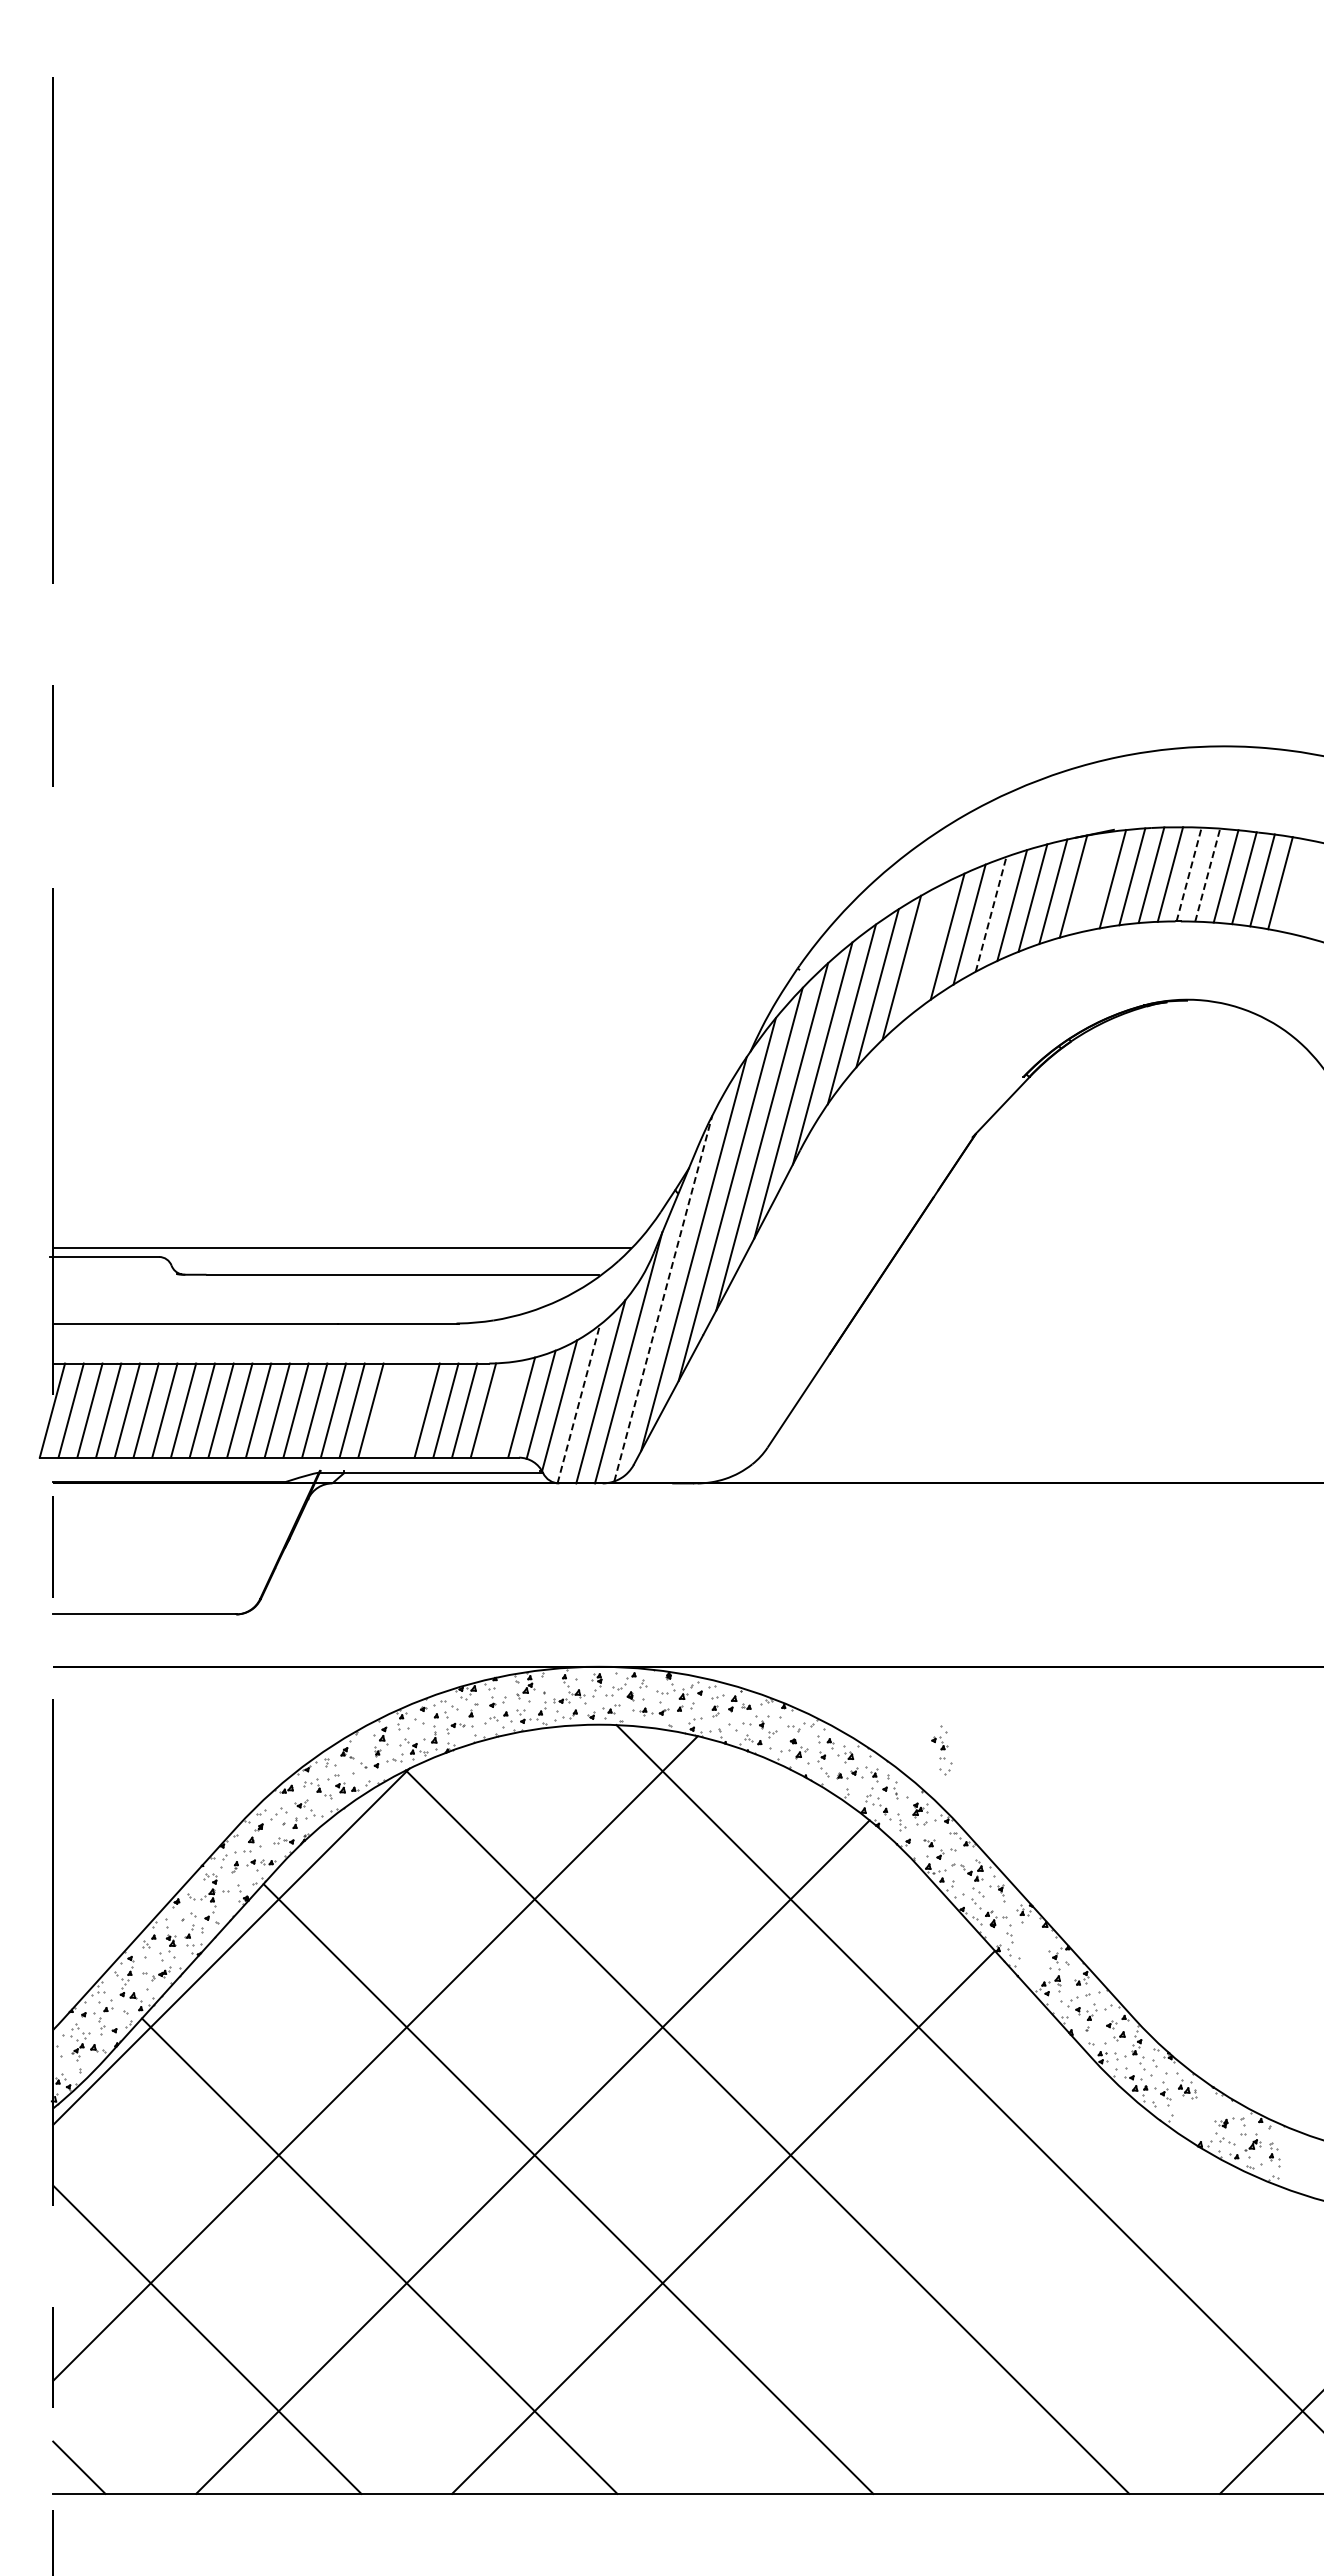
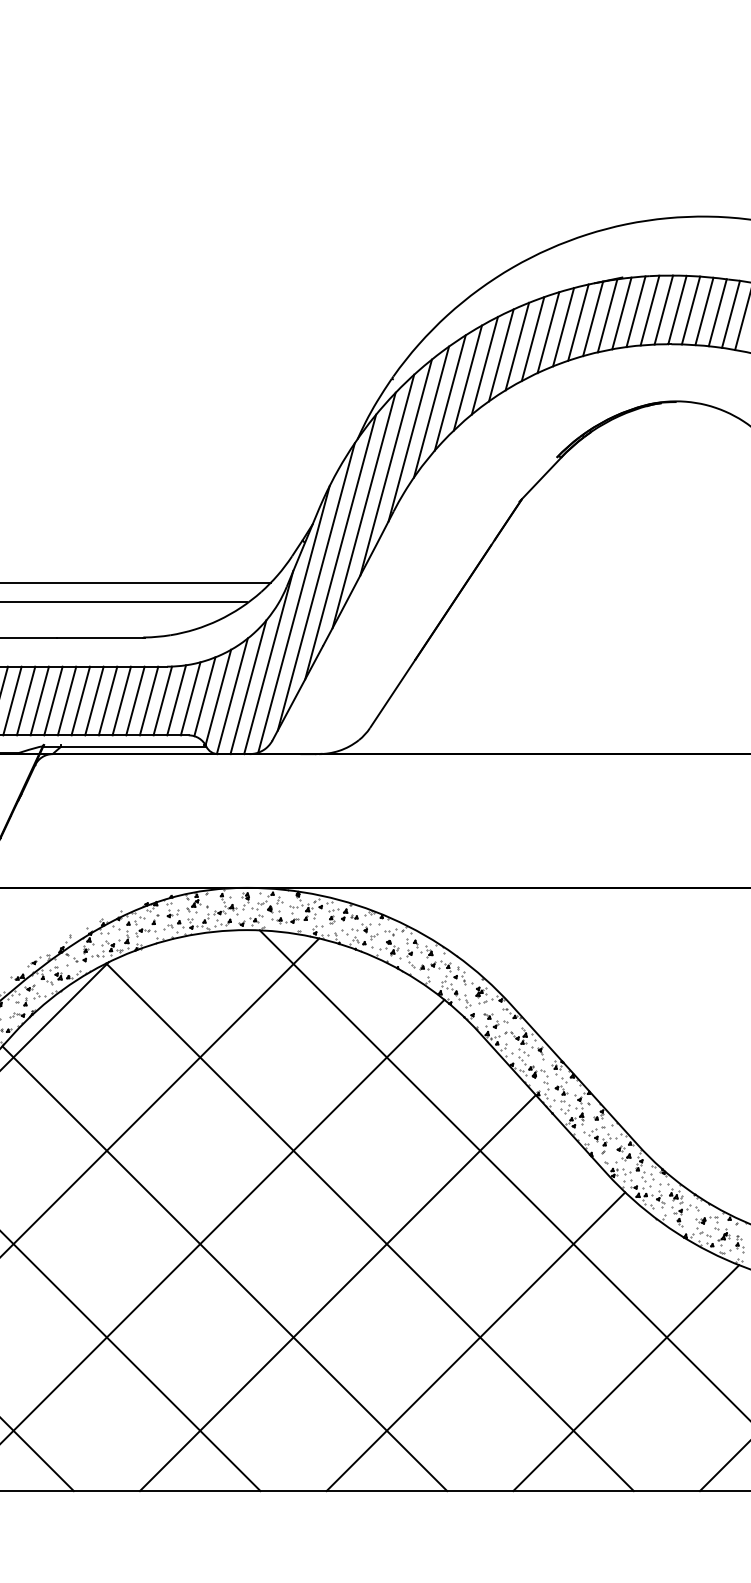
line: (1189, 874) -> (677, 310), dashed -> solid
line: (1207, 874) -> (690, 310), dashed -> solid
line: (1092, 882) -> (607, 315), added
line: (991, 914) -> (533, 339), dashed -> solid
line: (924, 950) -> (484, 365), added
line: (663, 1298) -> (294, 619), dashed -> solid
line: (578, 1403) -> (232, 695), dashed -> solid
line: (502, 1409) -> (176, 700), added
line: (389, 1410) -> (94, 700), added
line: (408, 1410) -> (108, 700), added
part: (941, 1750) -> (562, 1095), moved
part: (1199, 2116) -> (685, 1215), added
line: (912, 2288) -> (475, 1341), added
line: (1118, 2338) -> (625, 1377), added

